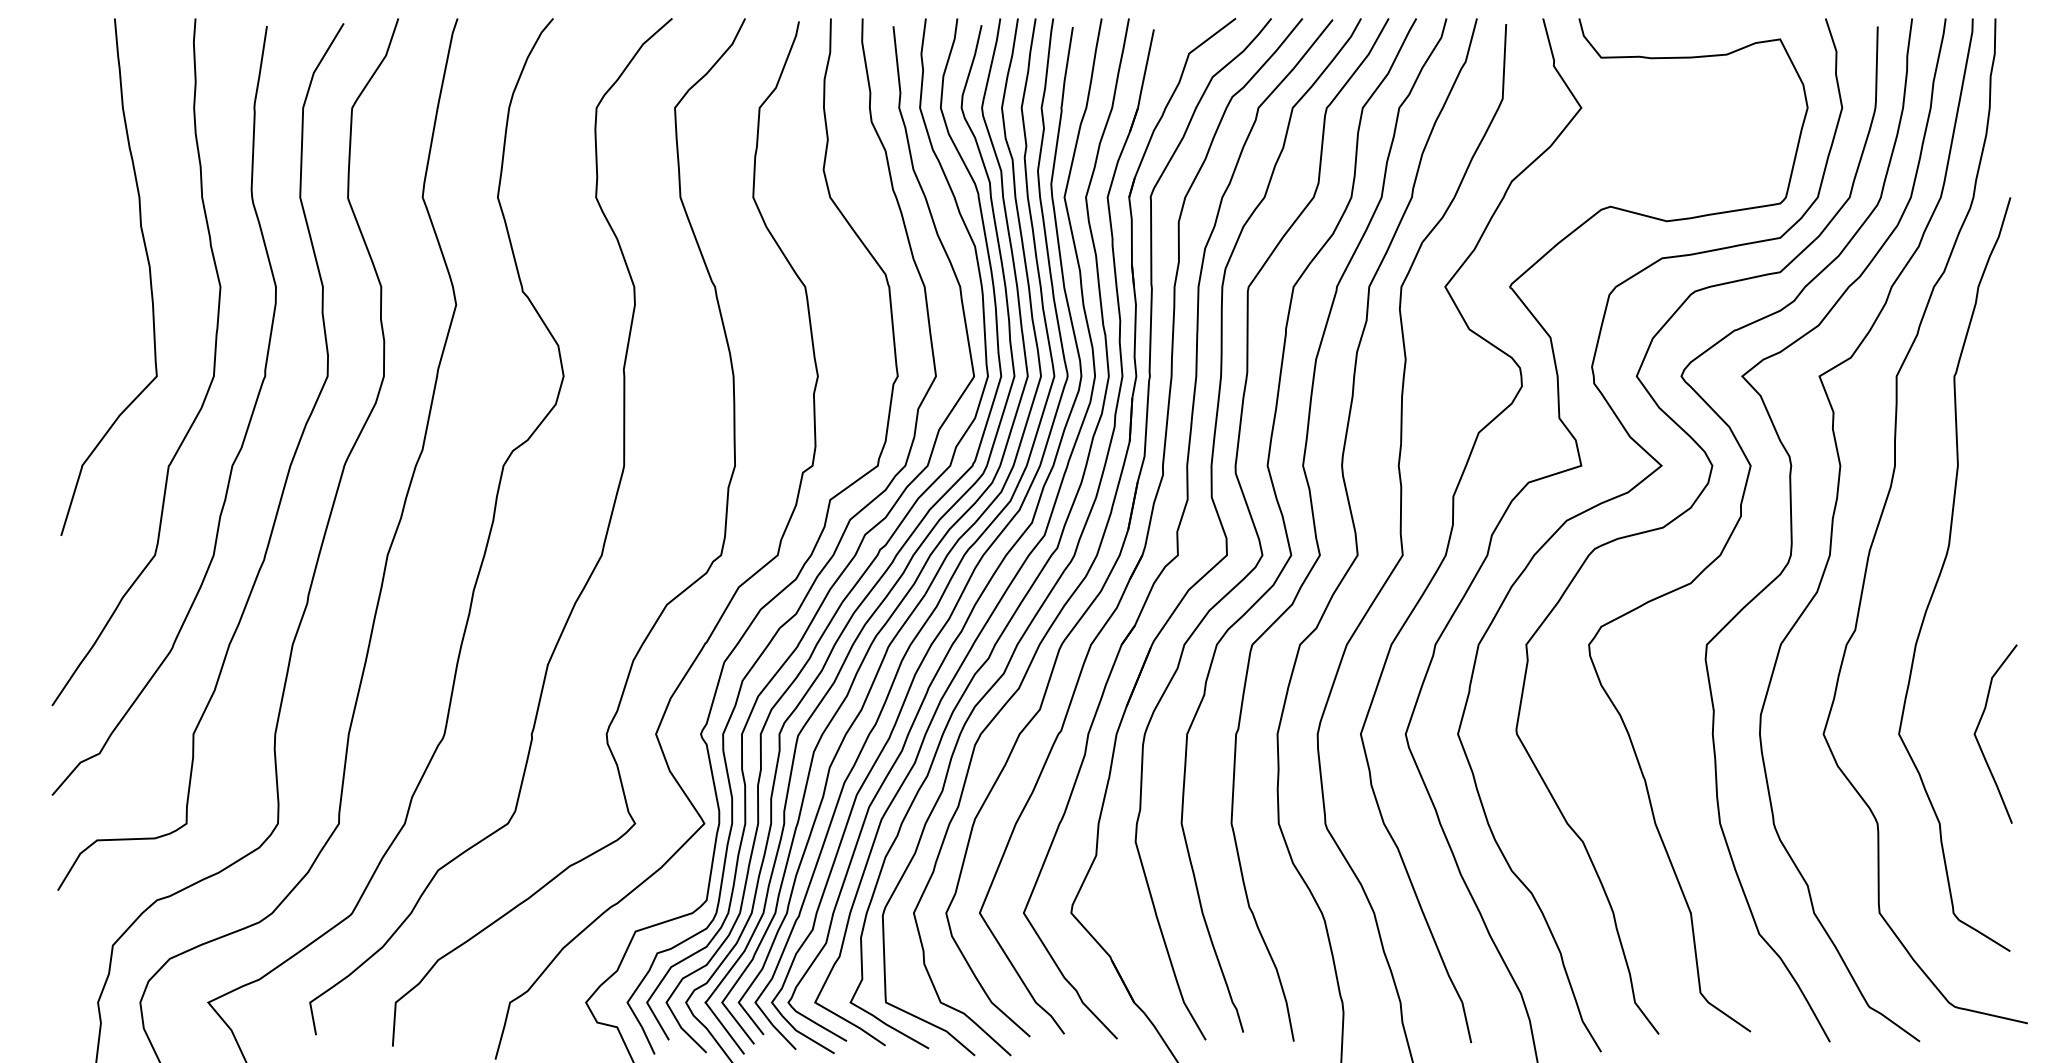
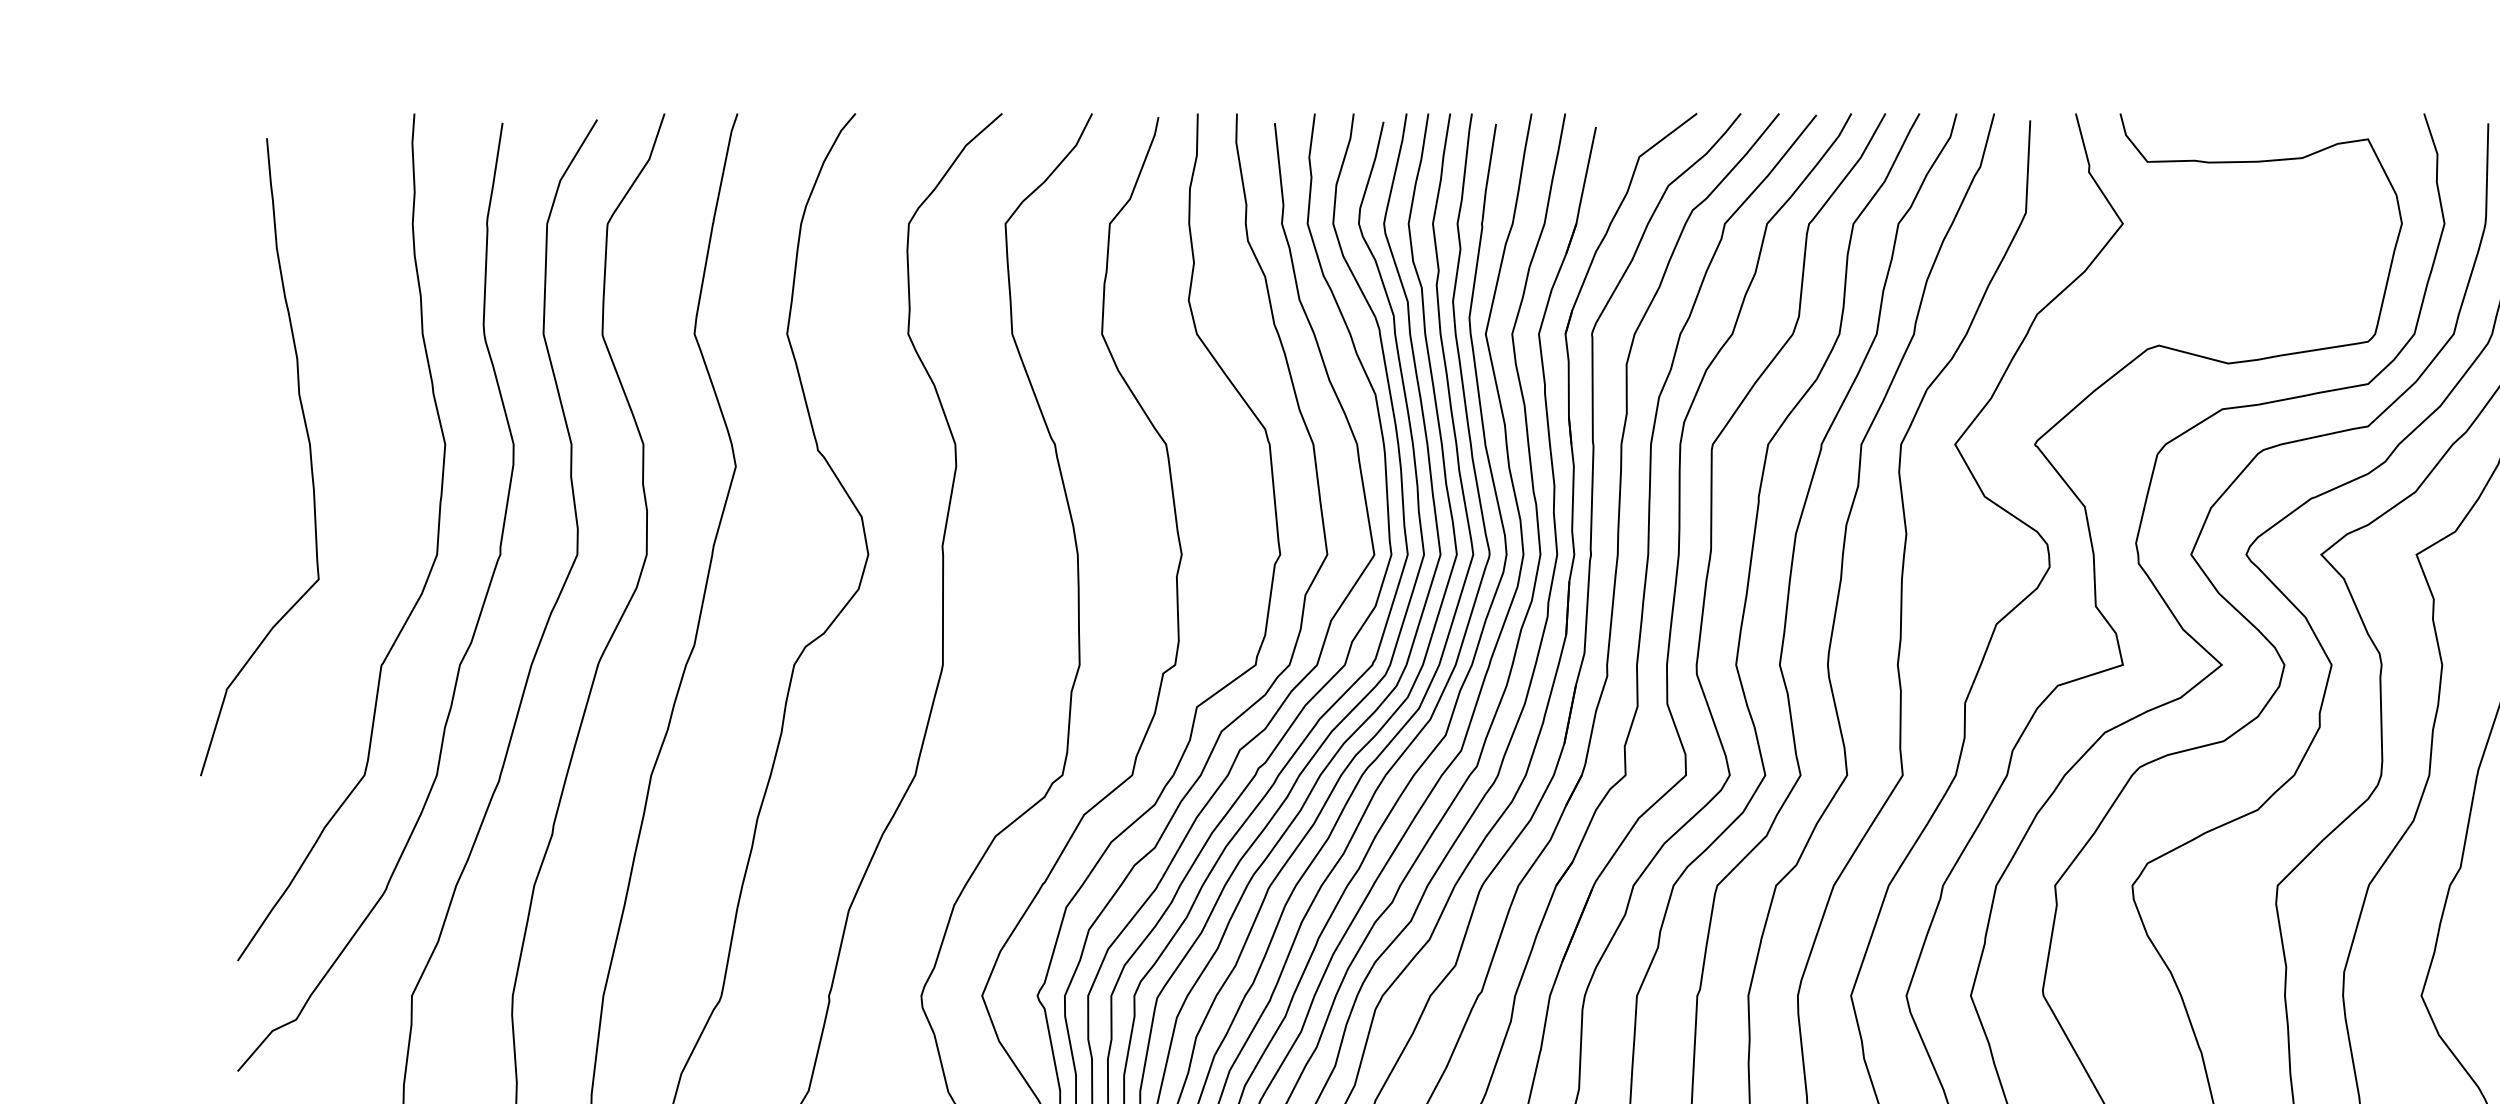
curve: (148, 267) -> (308, 445), moved

